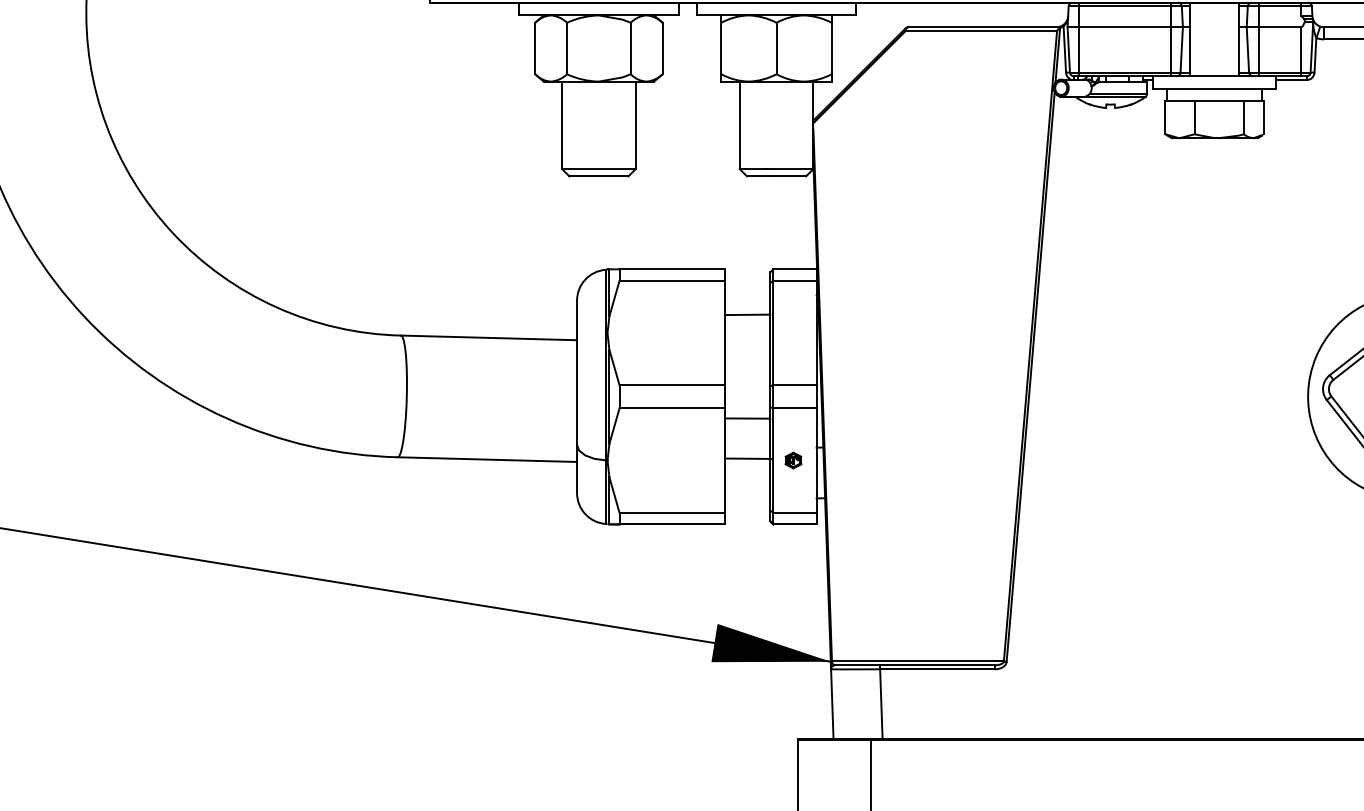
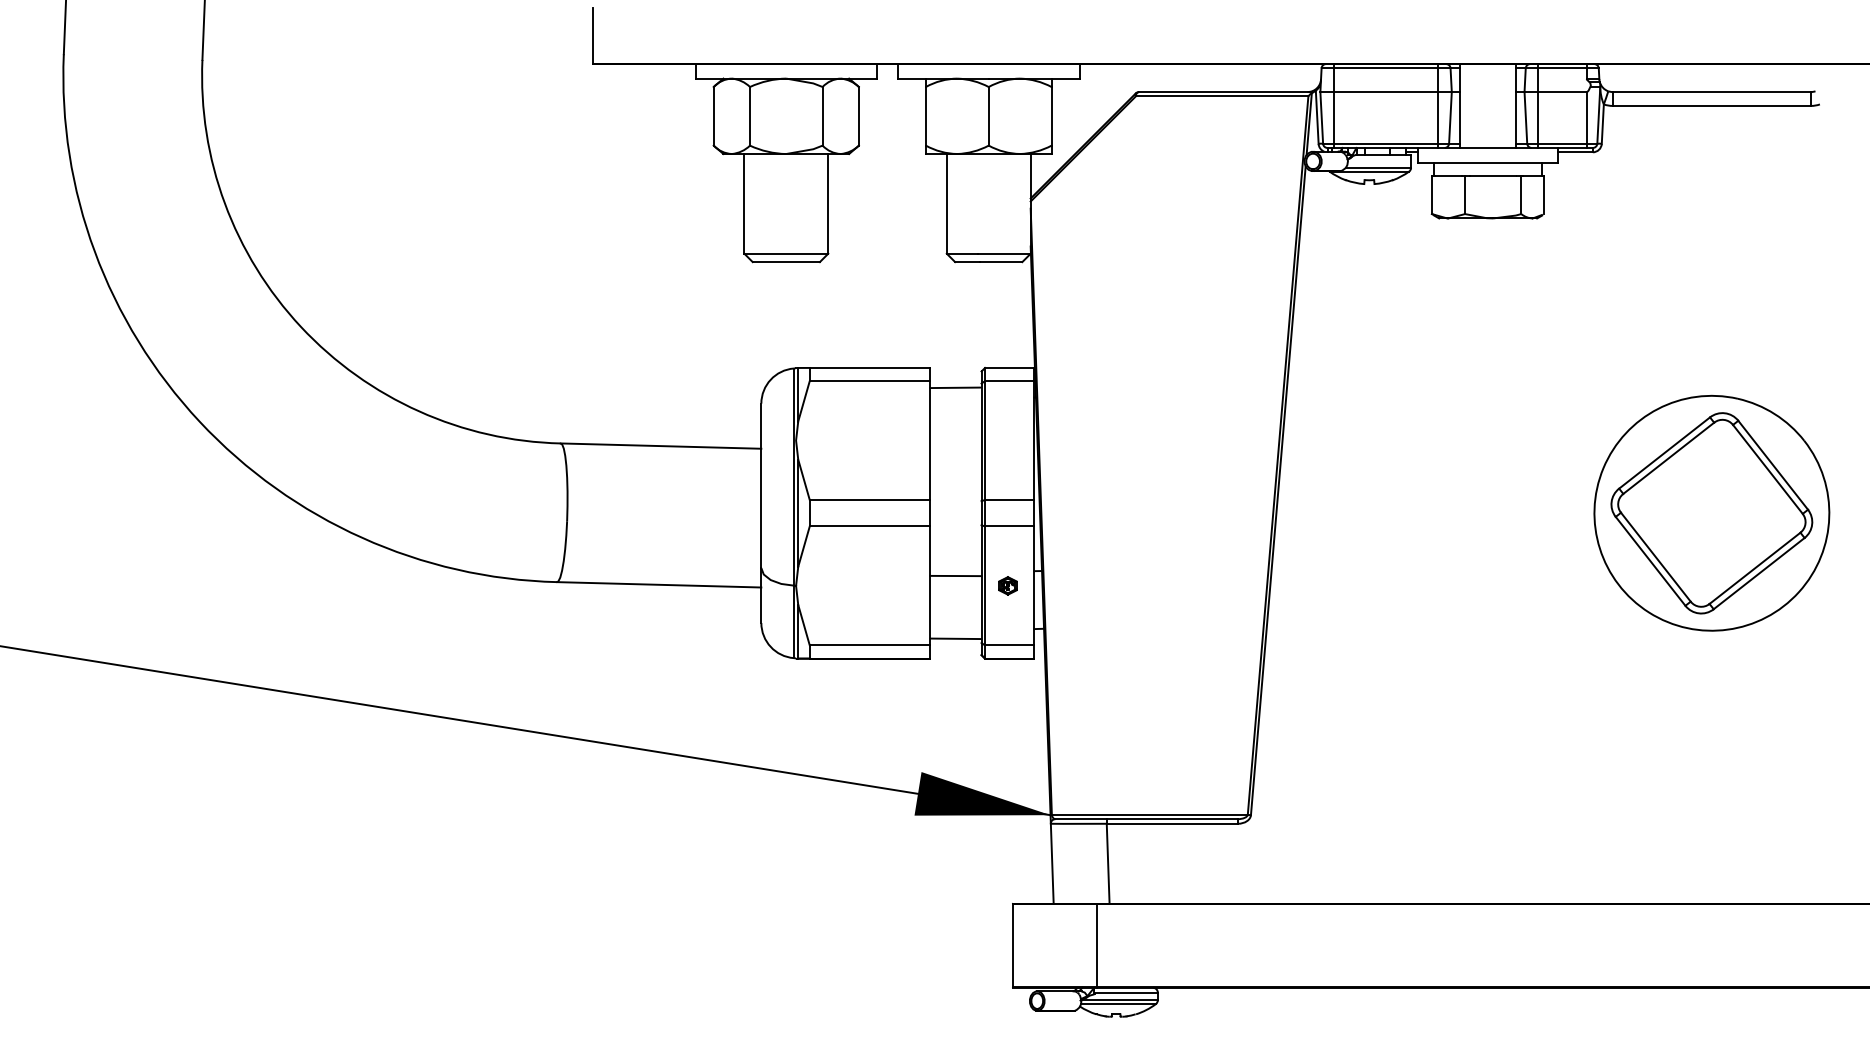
line: (747, 314) -> (955, 387), moved
line: (747, 418) -> (955, 575), moved
line: (748, 458) -> (955, 638), moved

